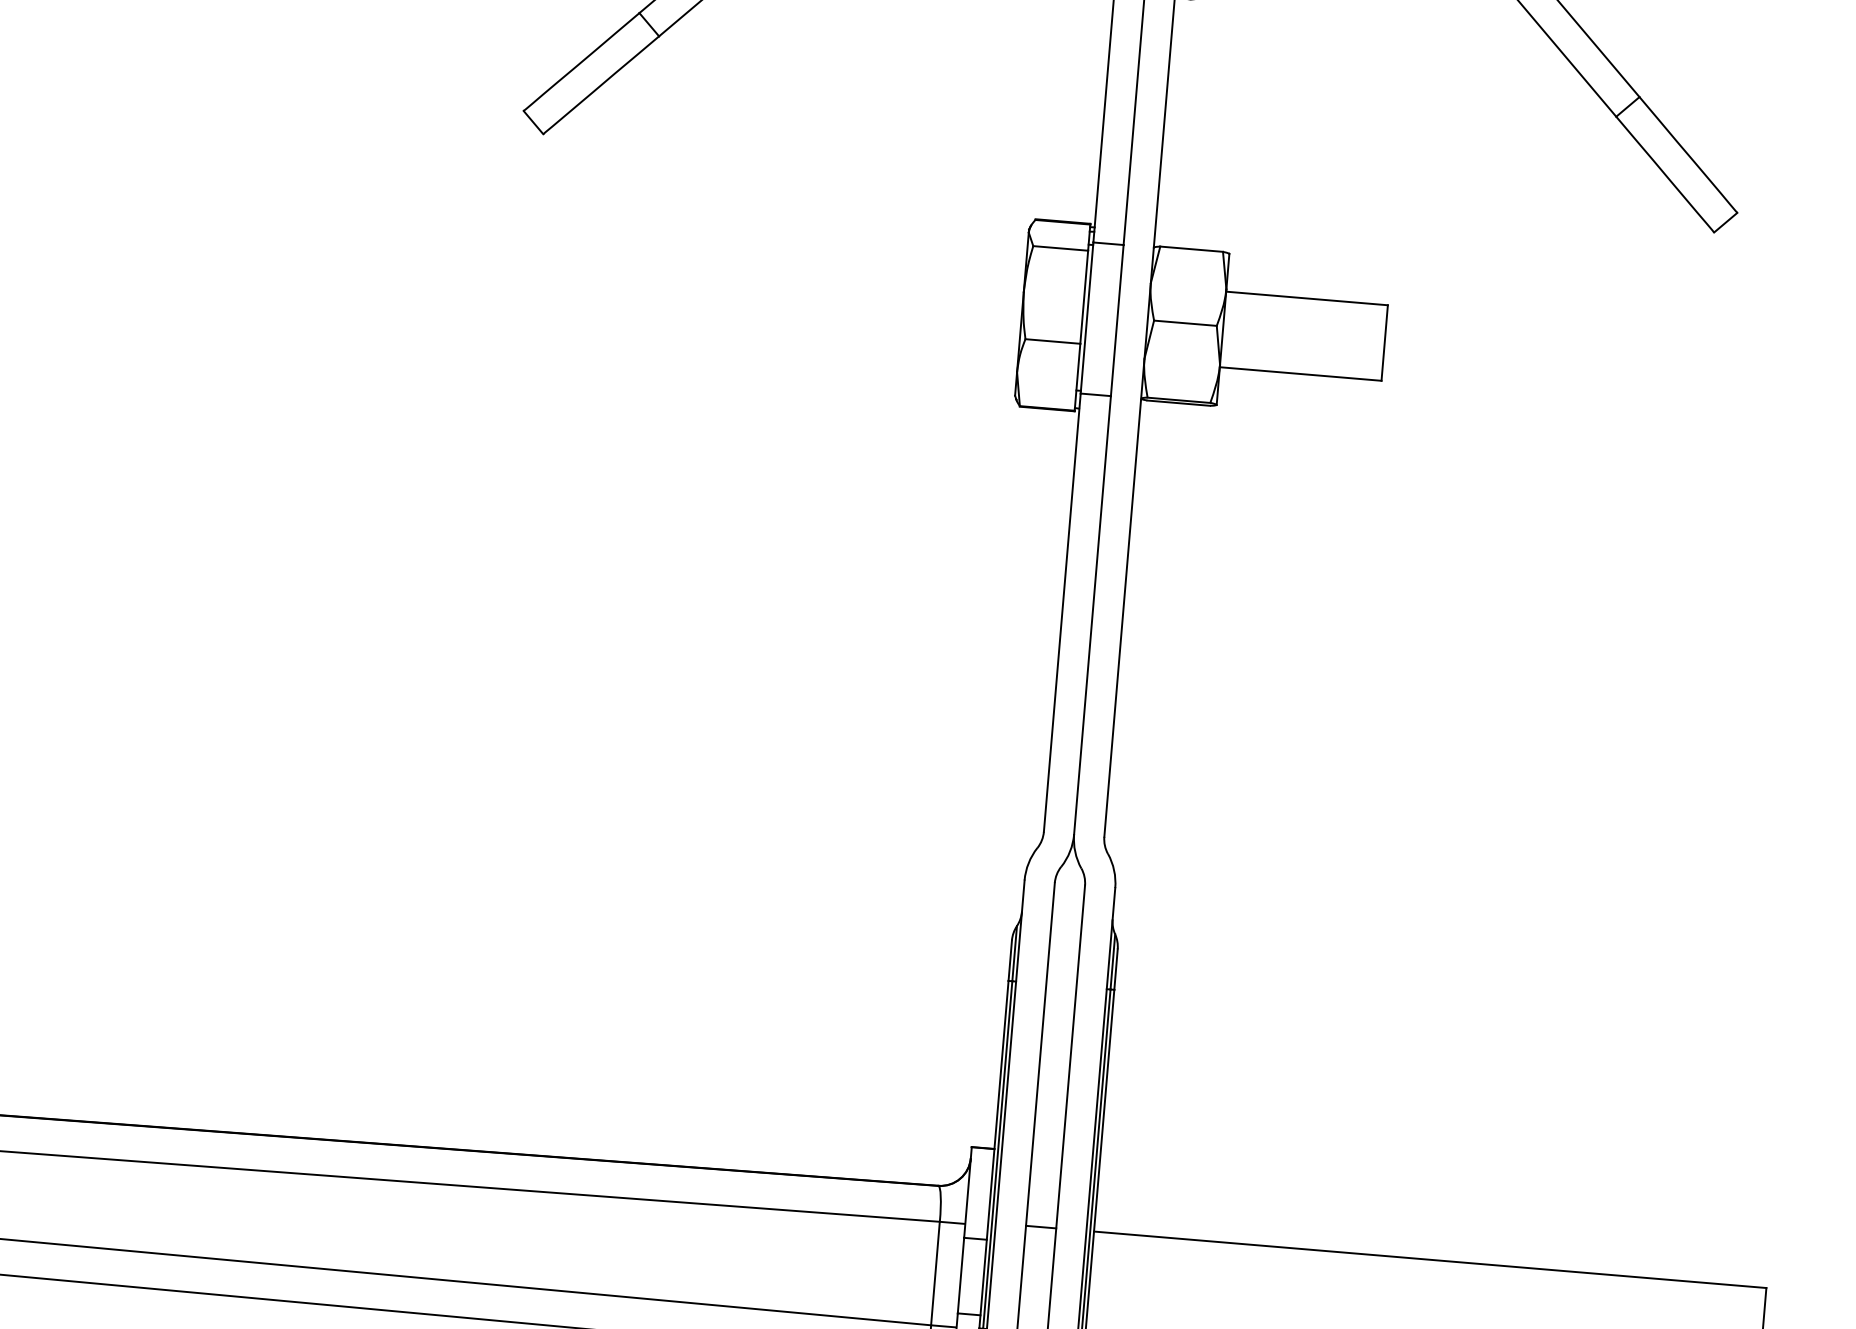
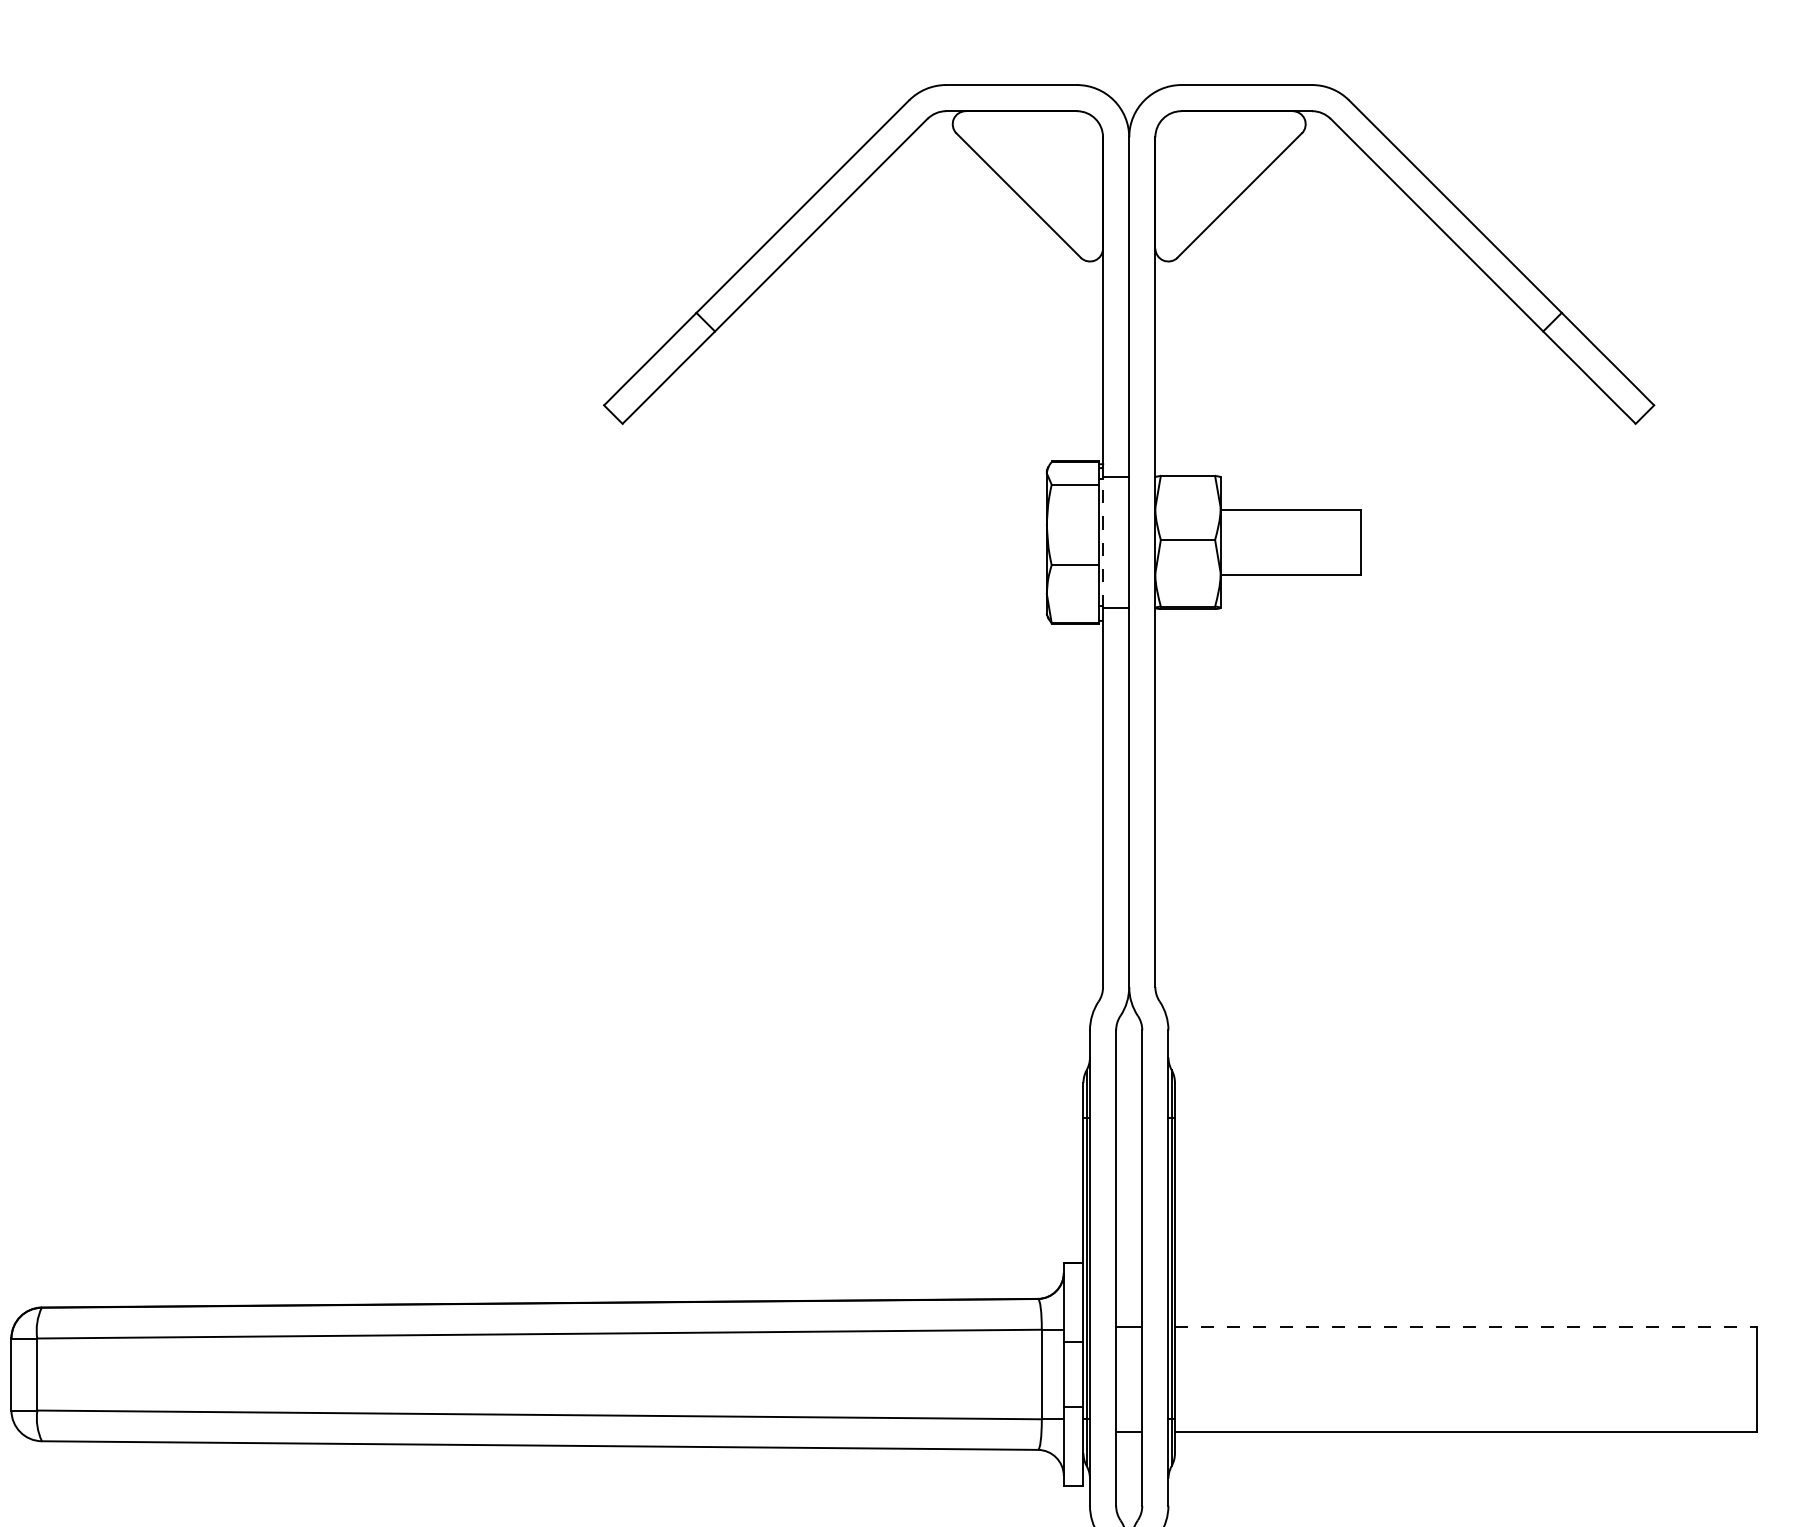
line: (1087, 317) -> (1103, 542), solid -> dashed
line: (1429, 1260) -> (1465, 1327), solid -> dashed

